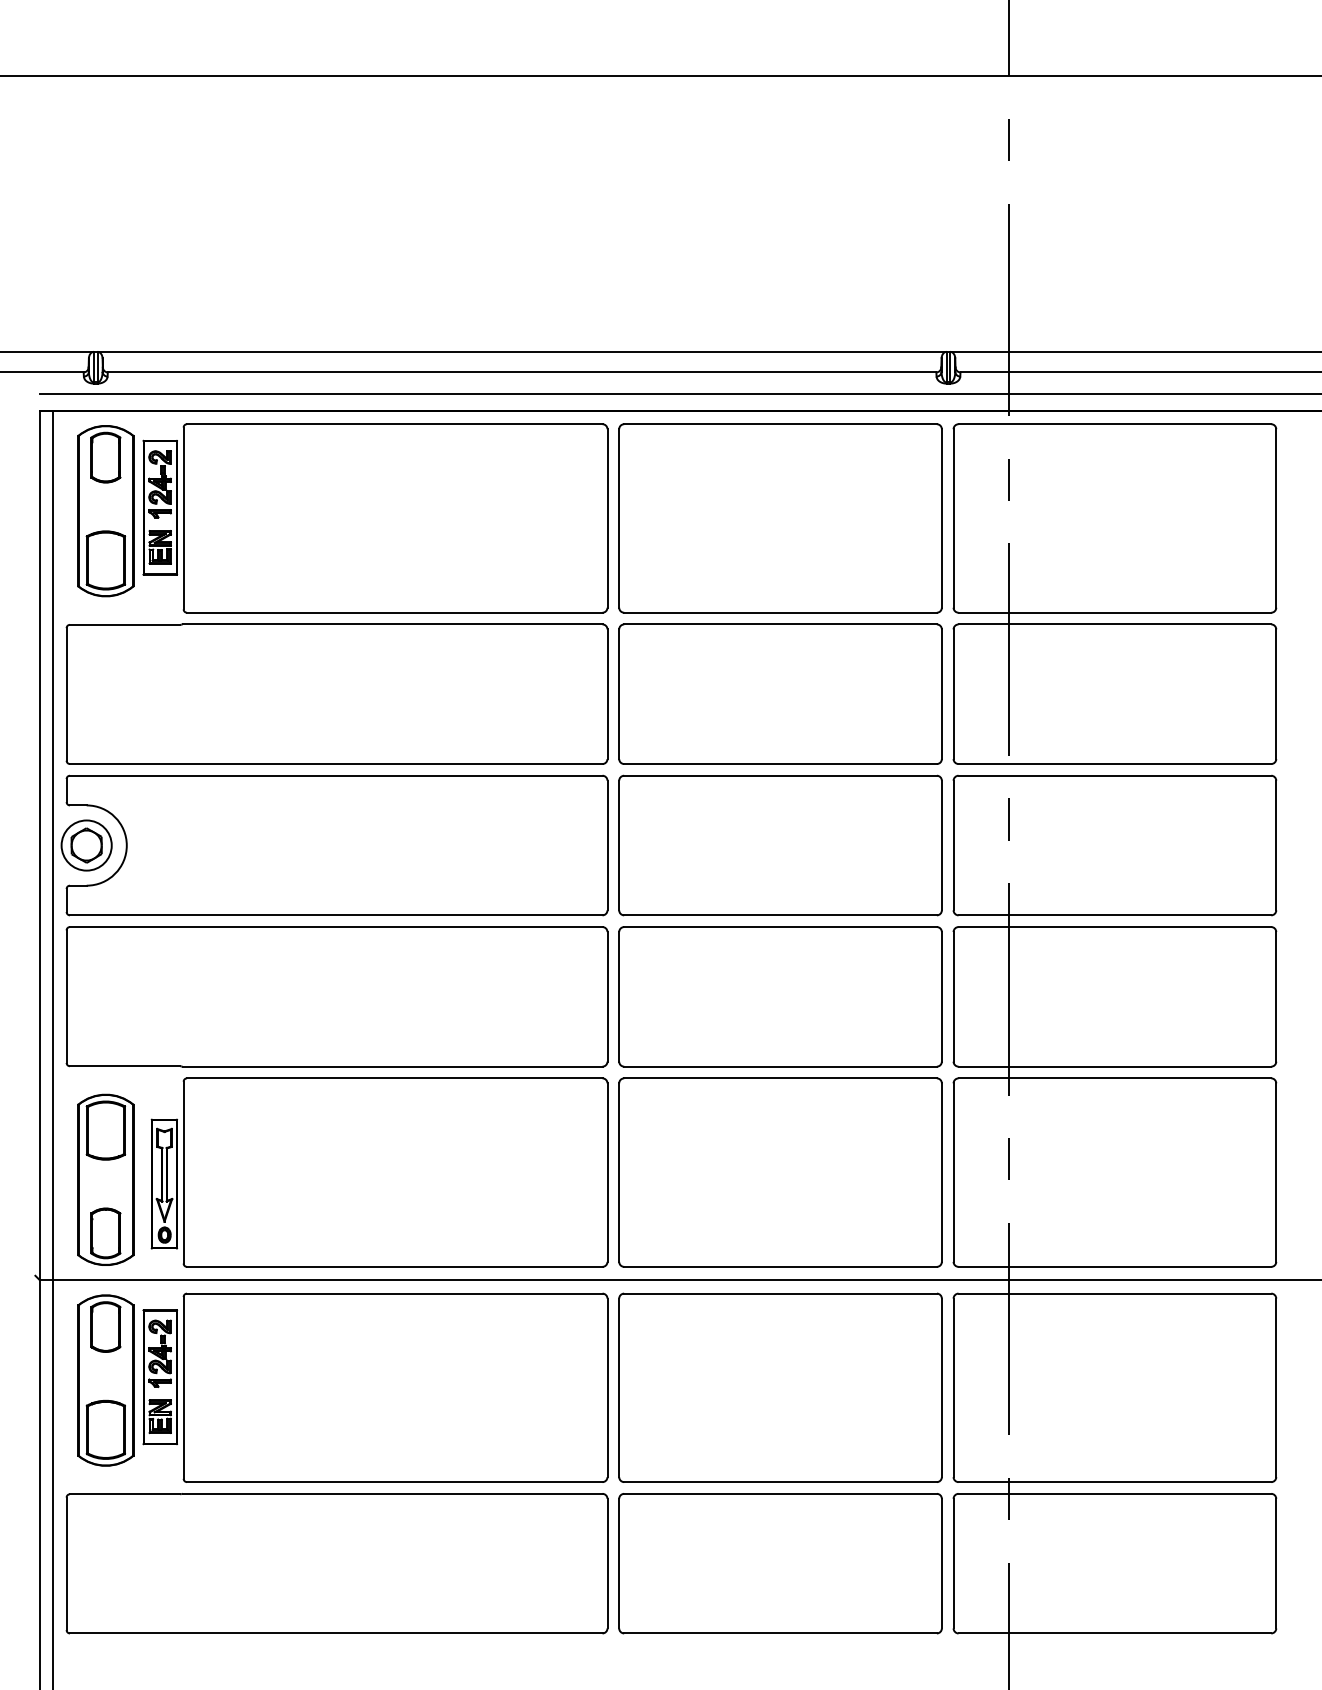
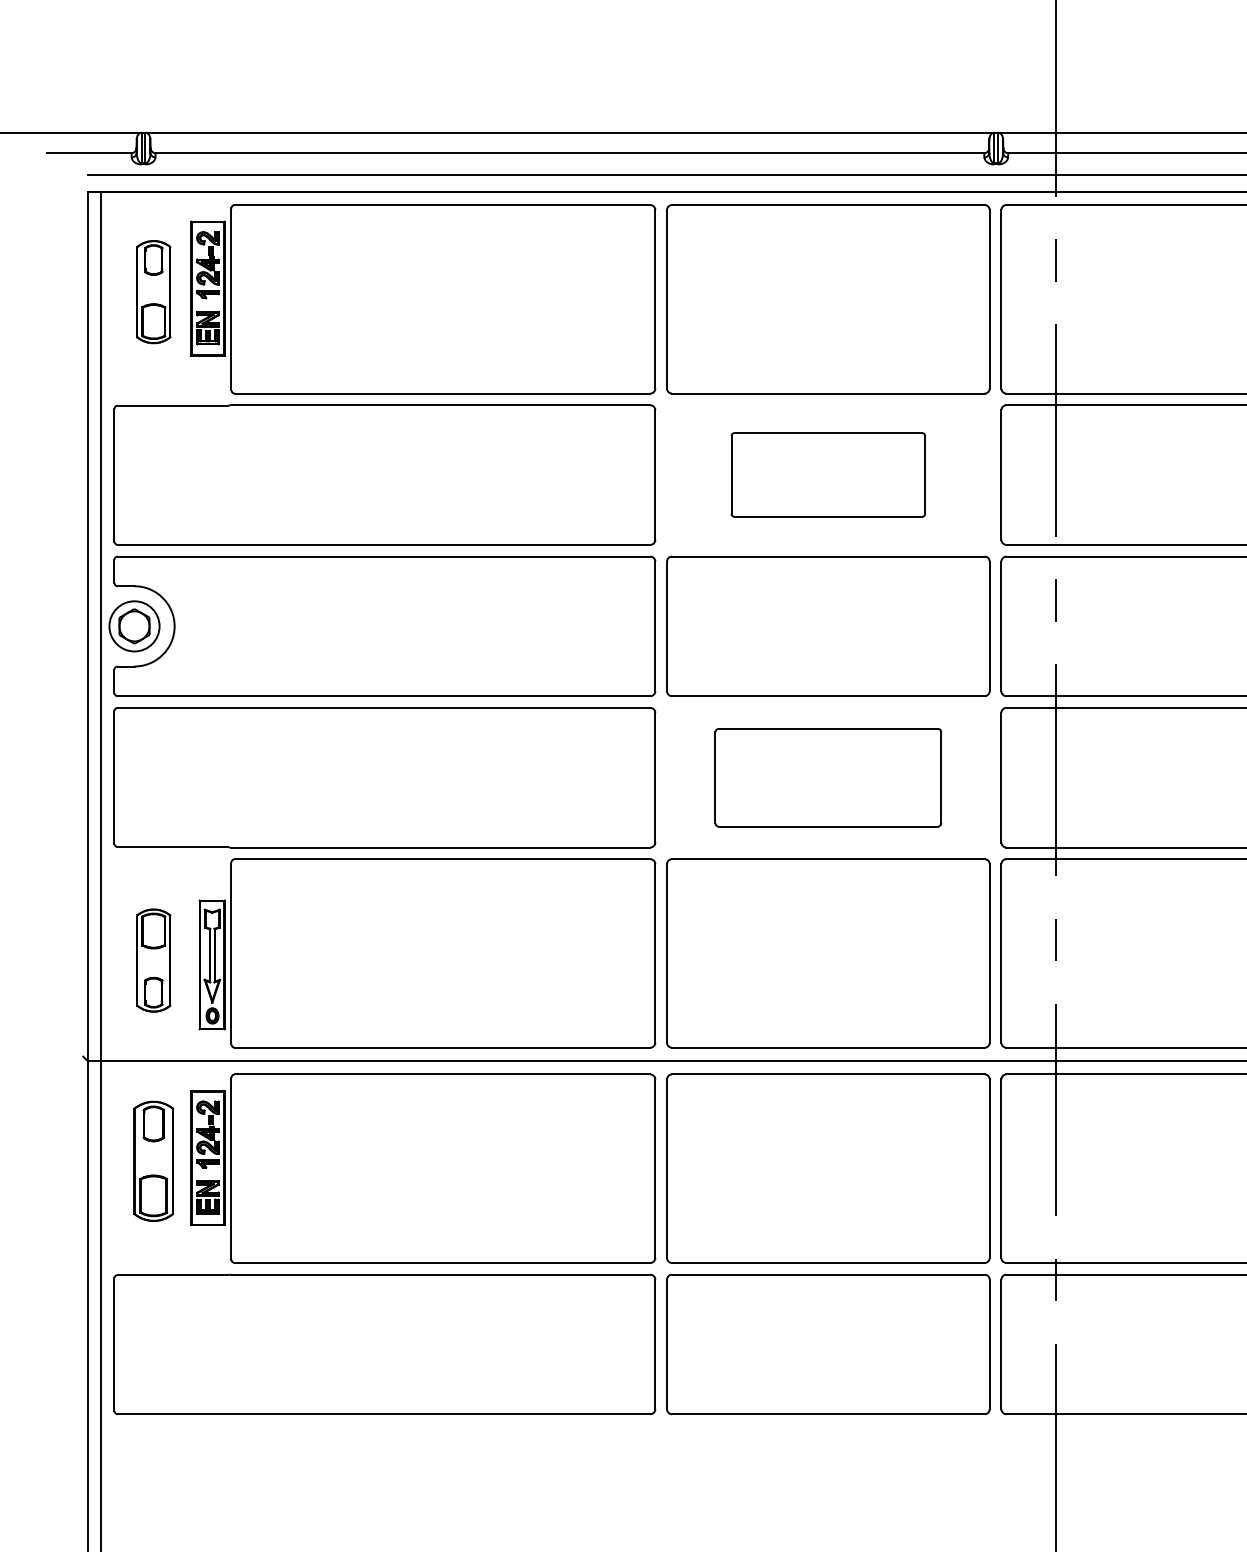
part: (105, 511) -> (153, 292), size x0.6
part: (780, 693) -> (828, 474), size x0.6
part: (780, 996) -> (828, 777), size x0.7
part: (105, 1179) -> (153, 960), size x0.6
part: (105, 1380) -> (153, 1161), size x0.7

